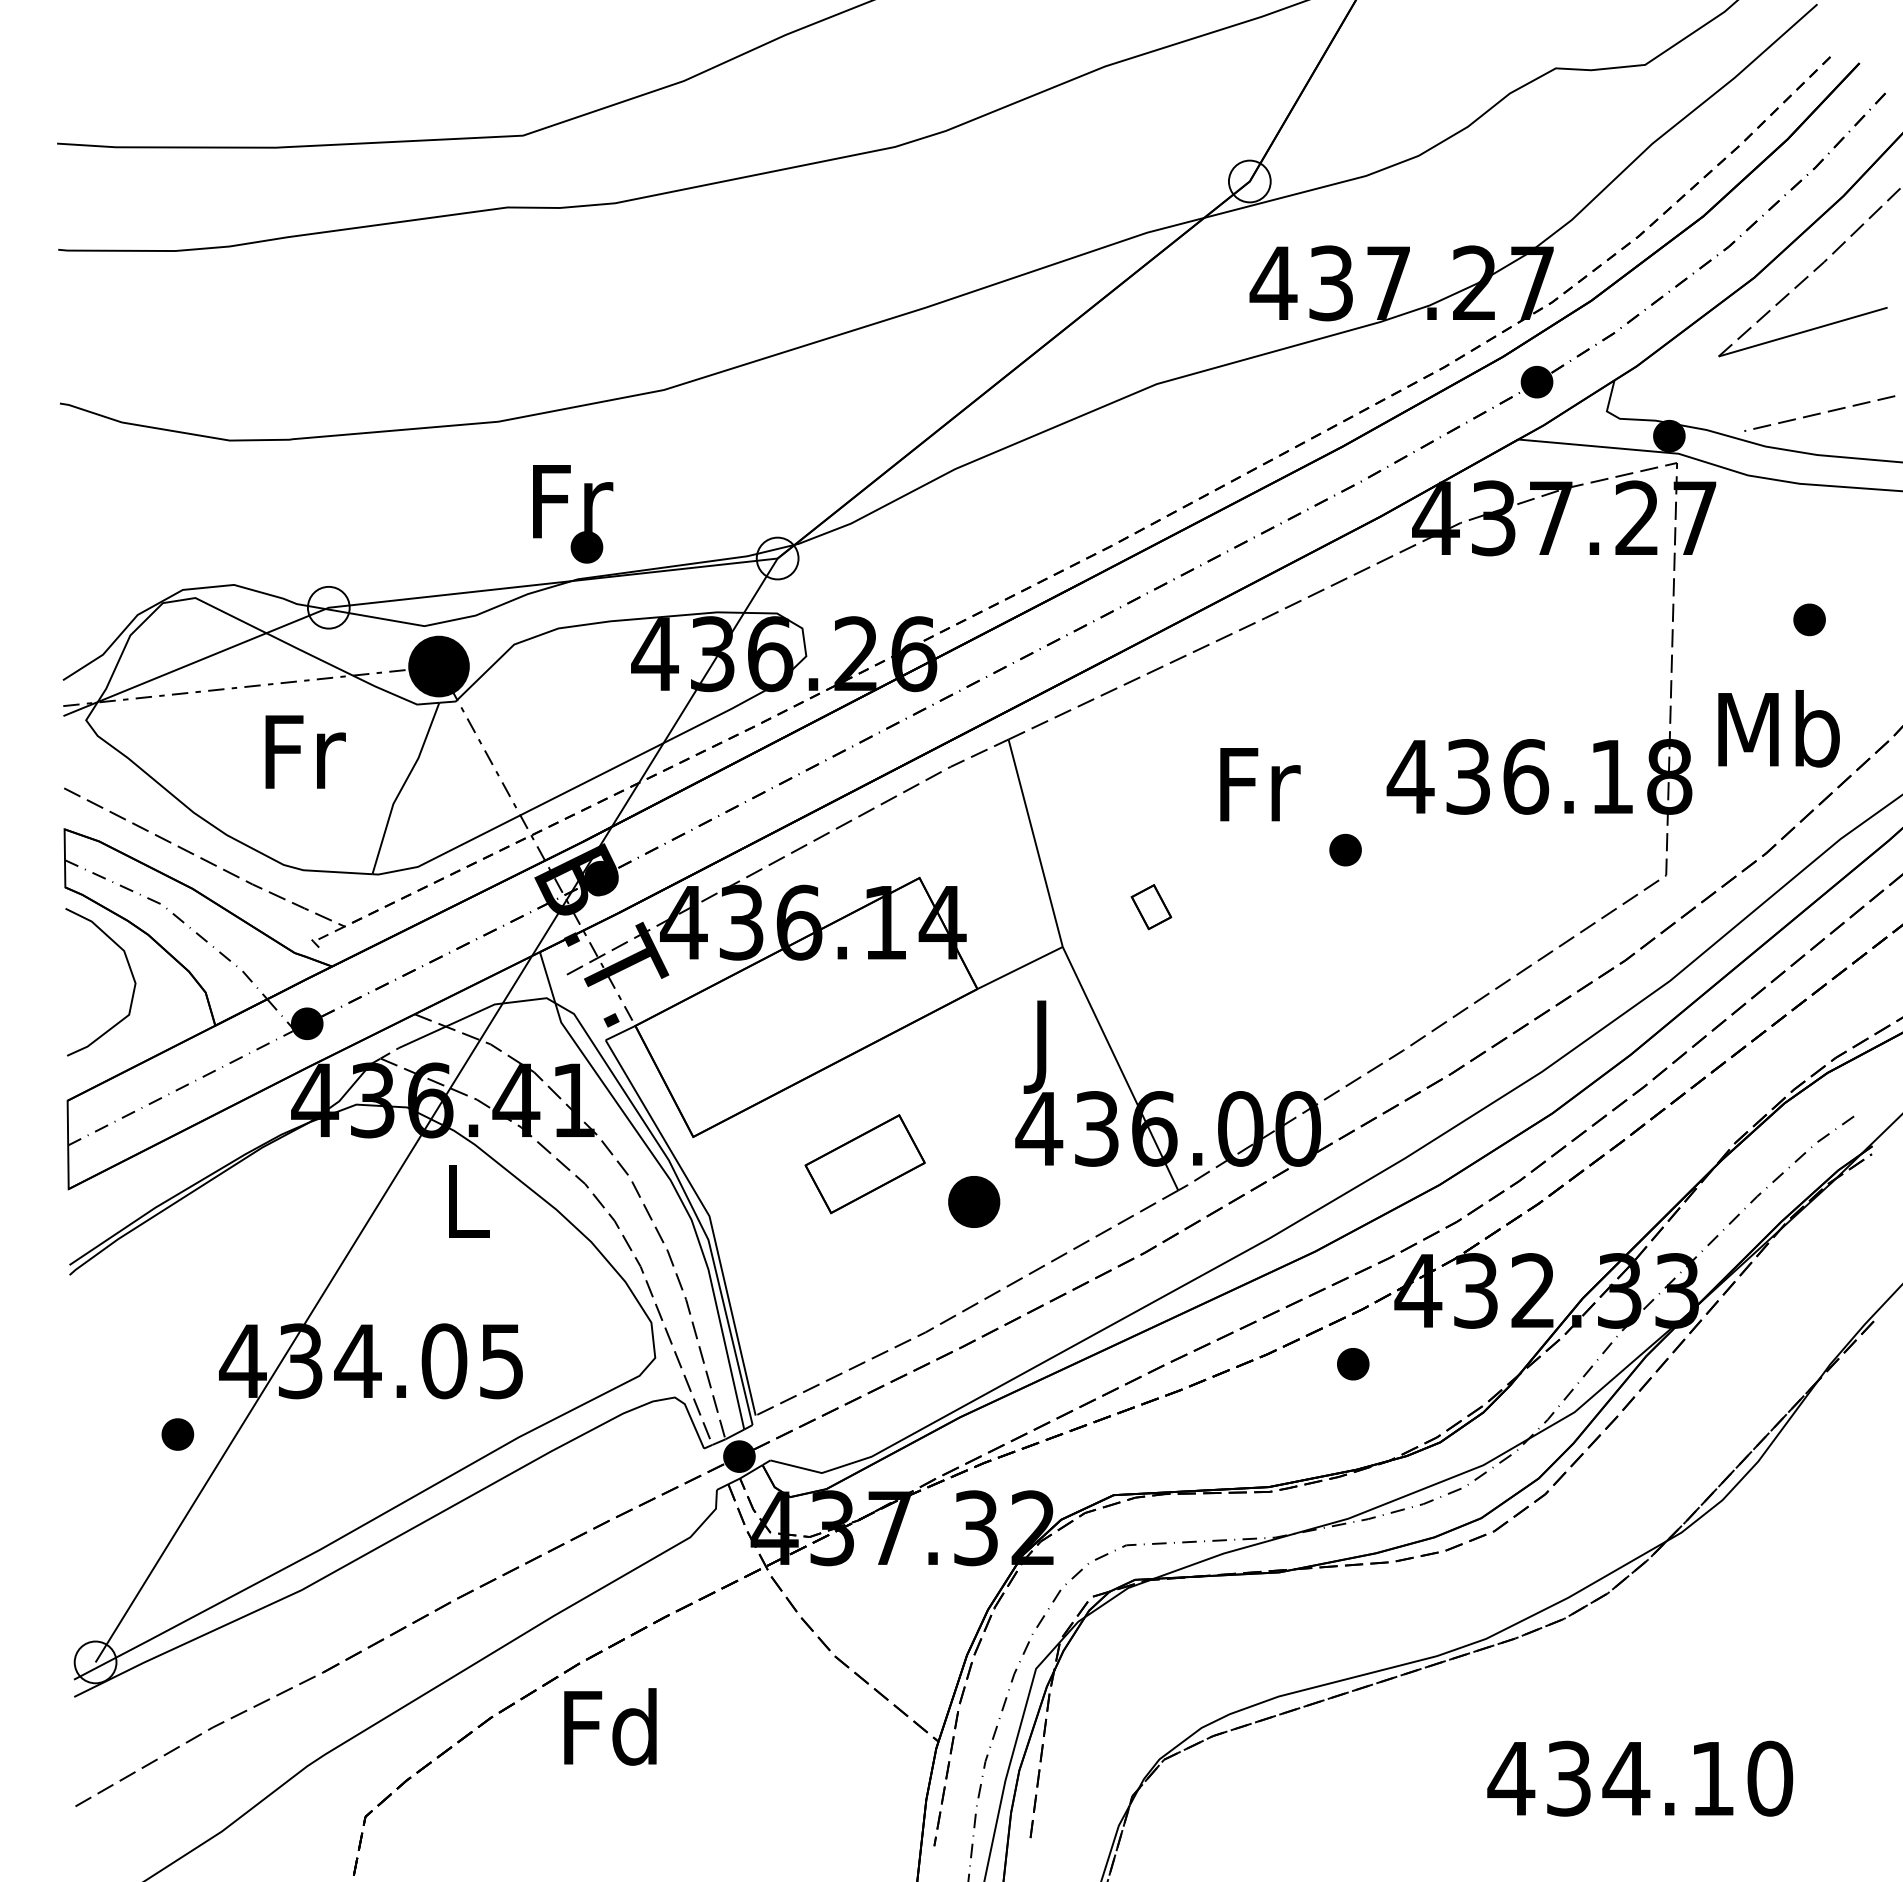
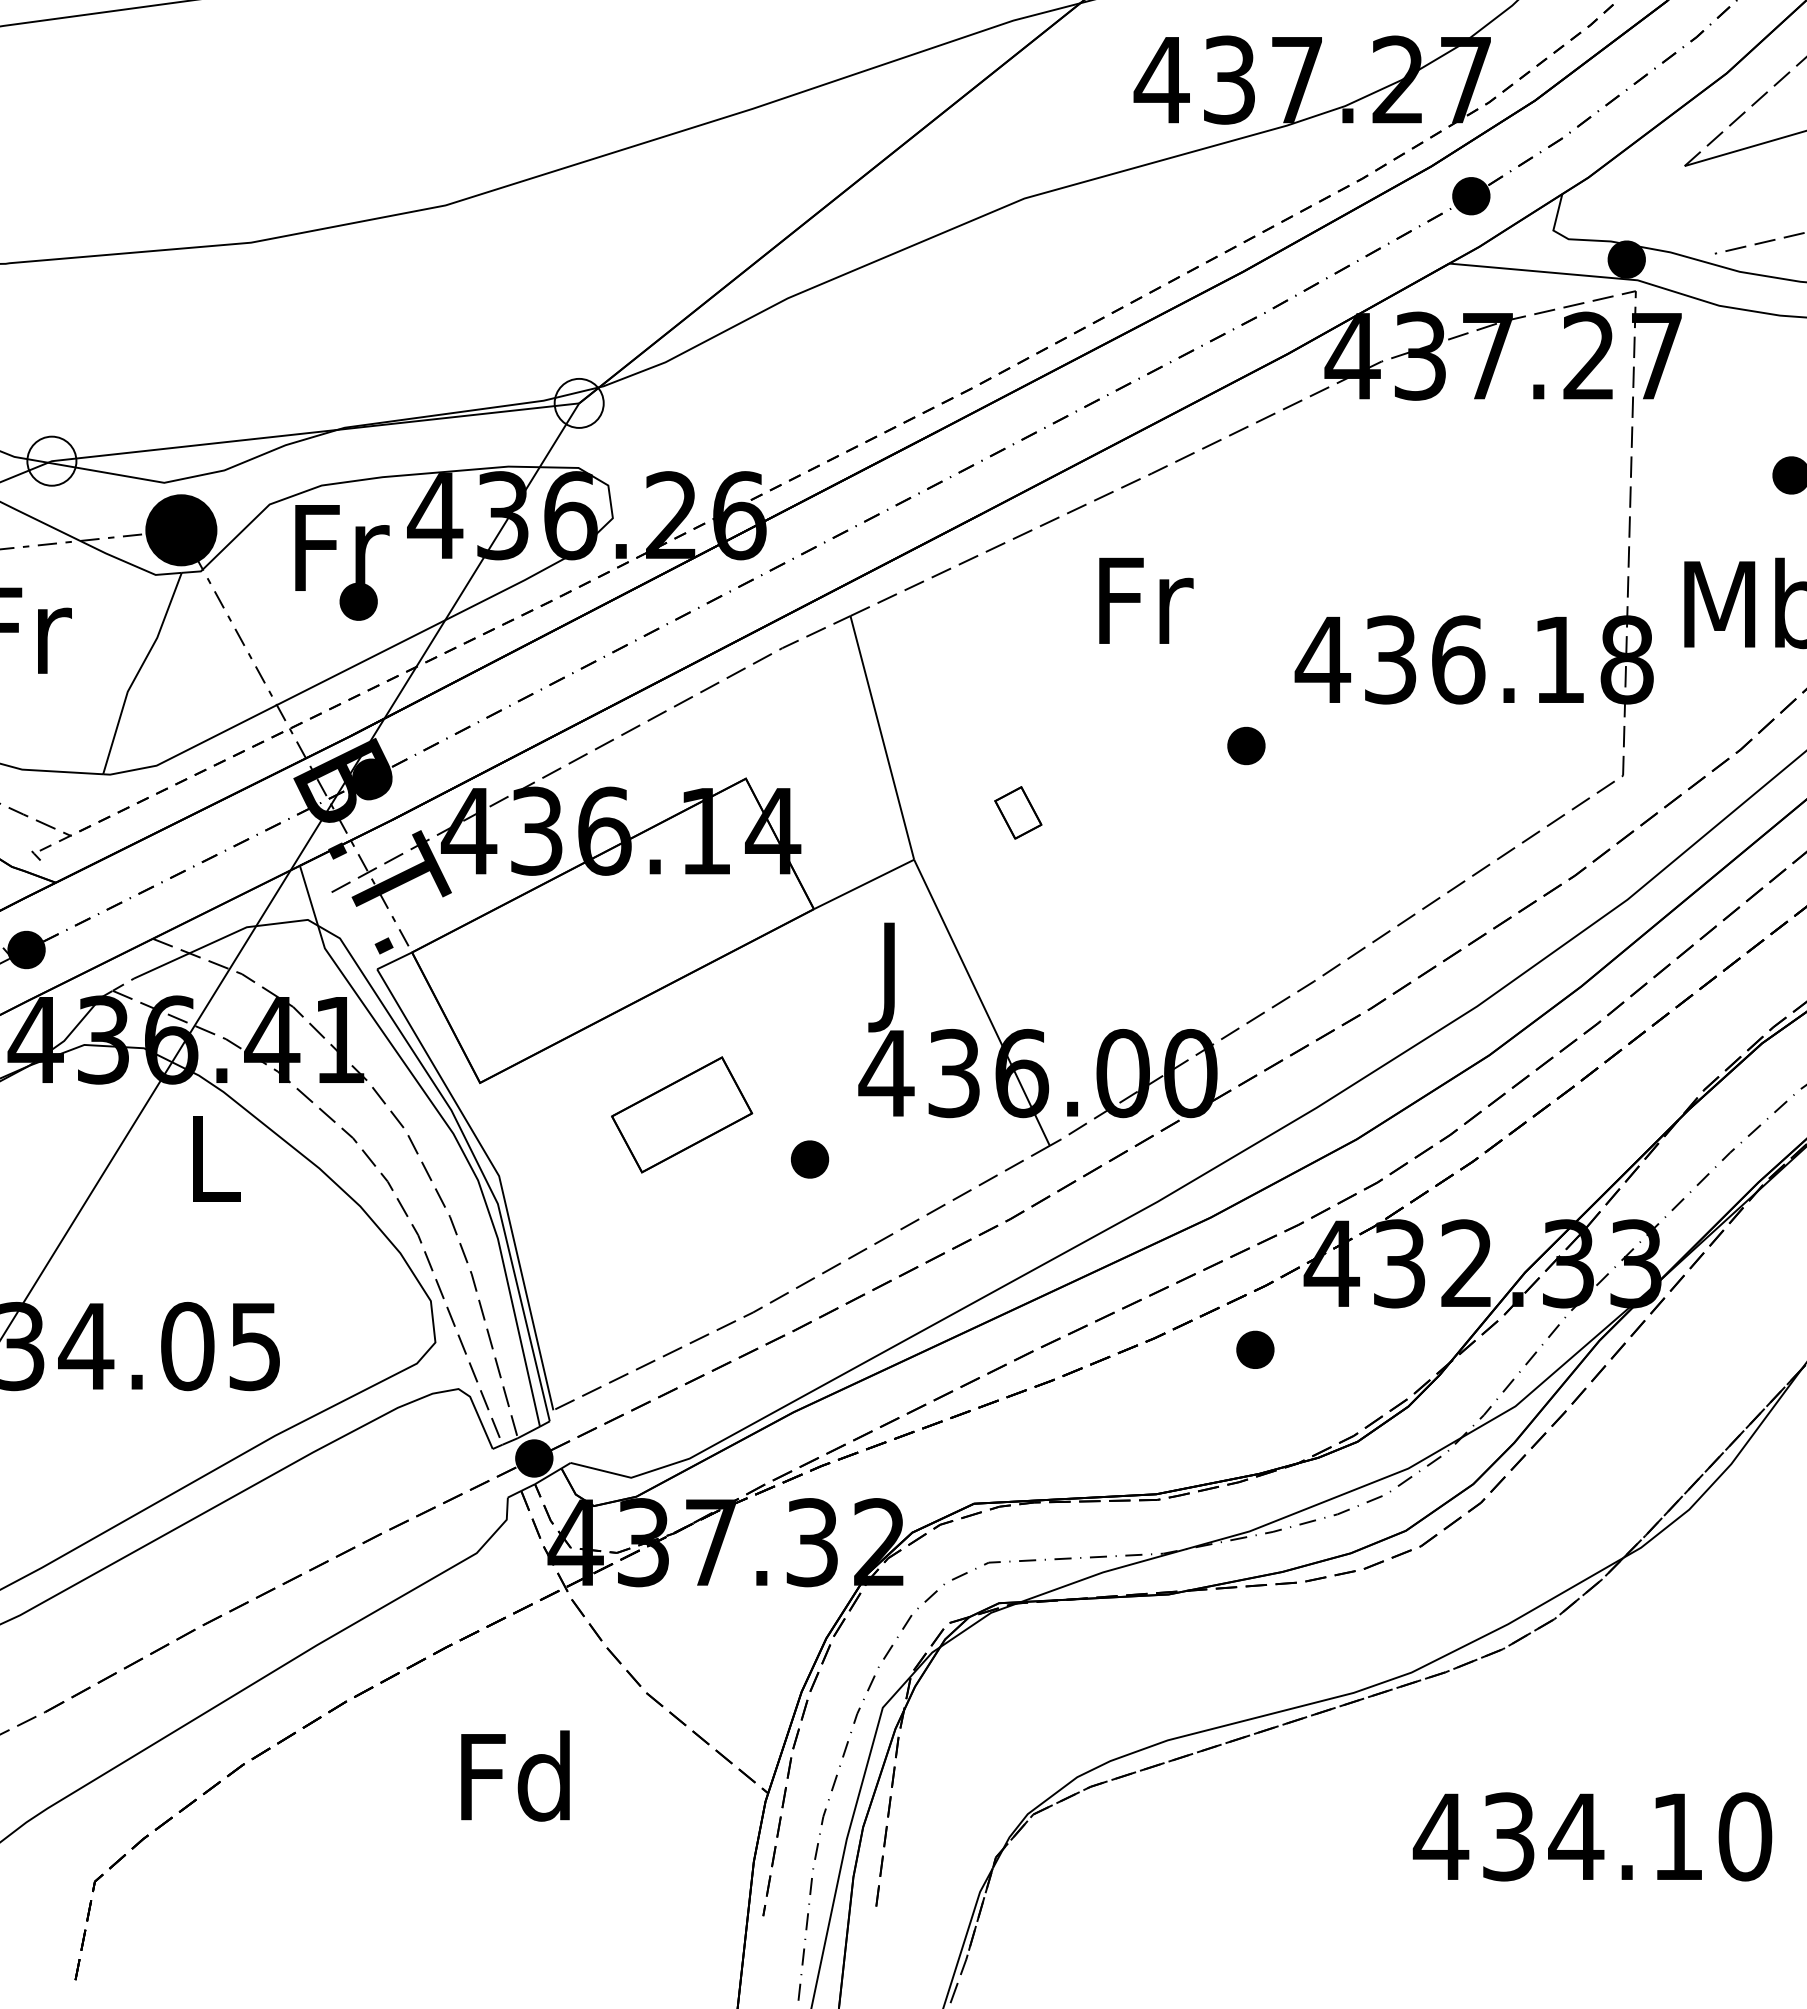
text: (573, 514) -> (342, 563), moved
text: (1260, 784) -> (1146, 600), moved
part: (973, 1202) -> (809, 1159), size x0.62
text: (610, 1726) -> (515, 1775), moved

